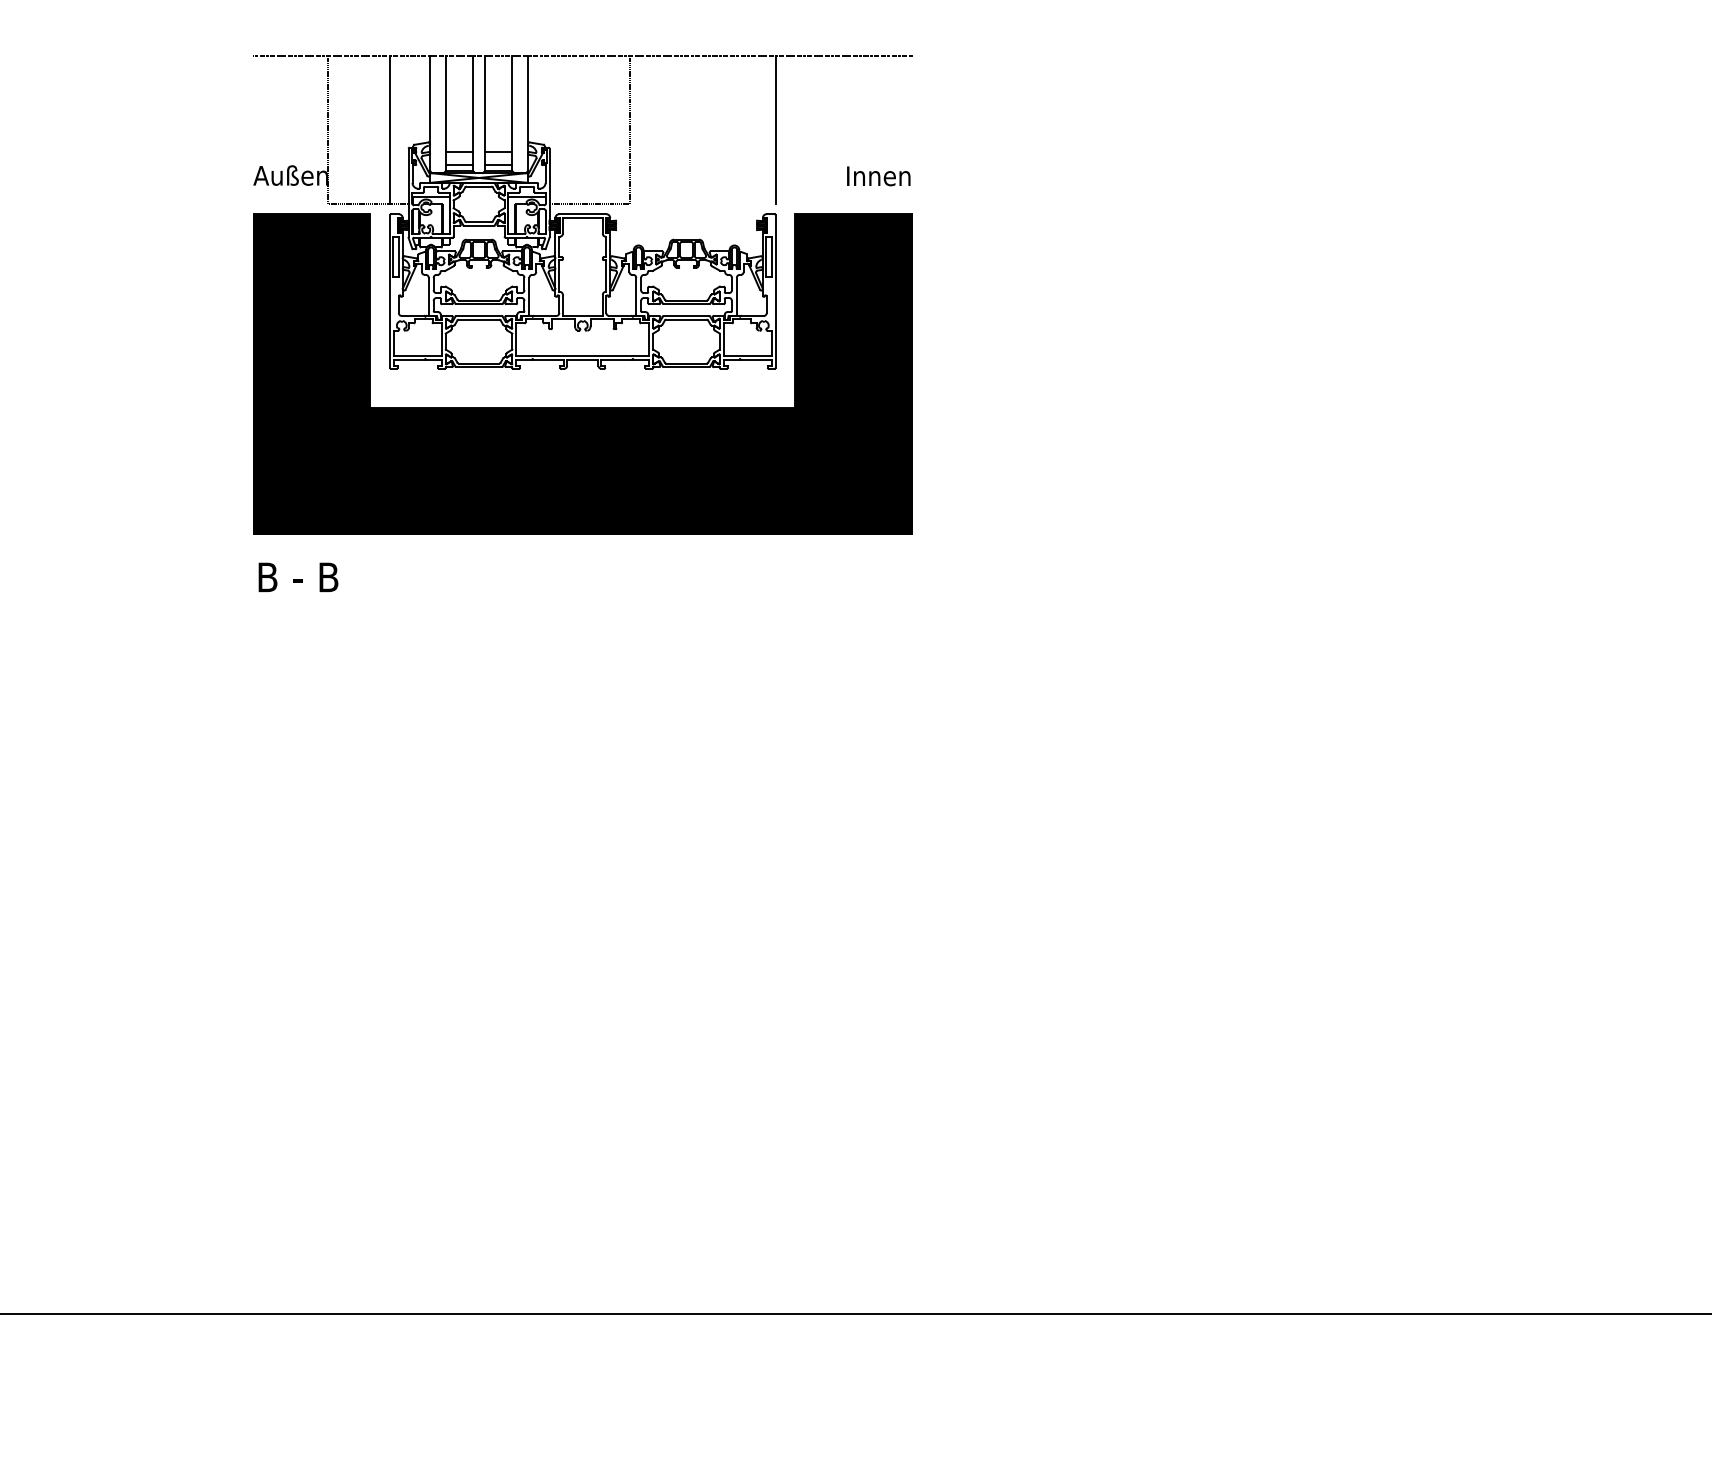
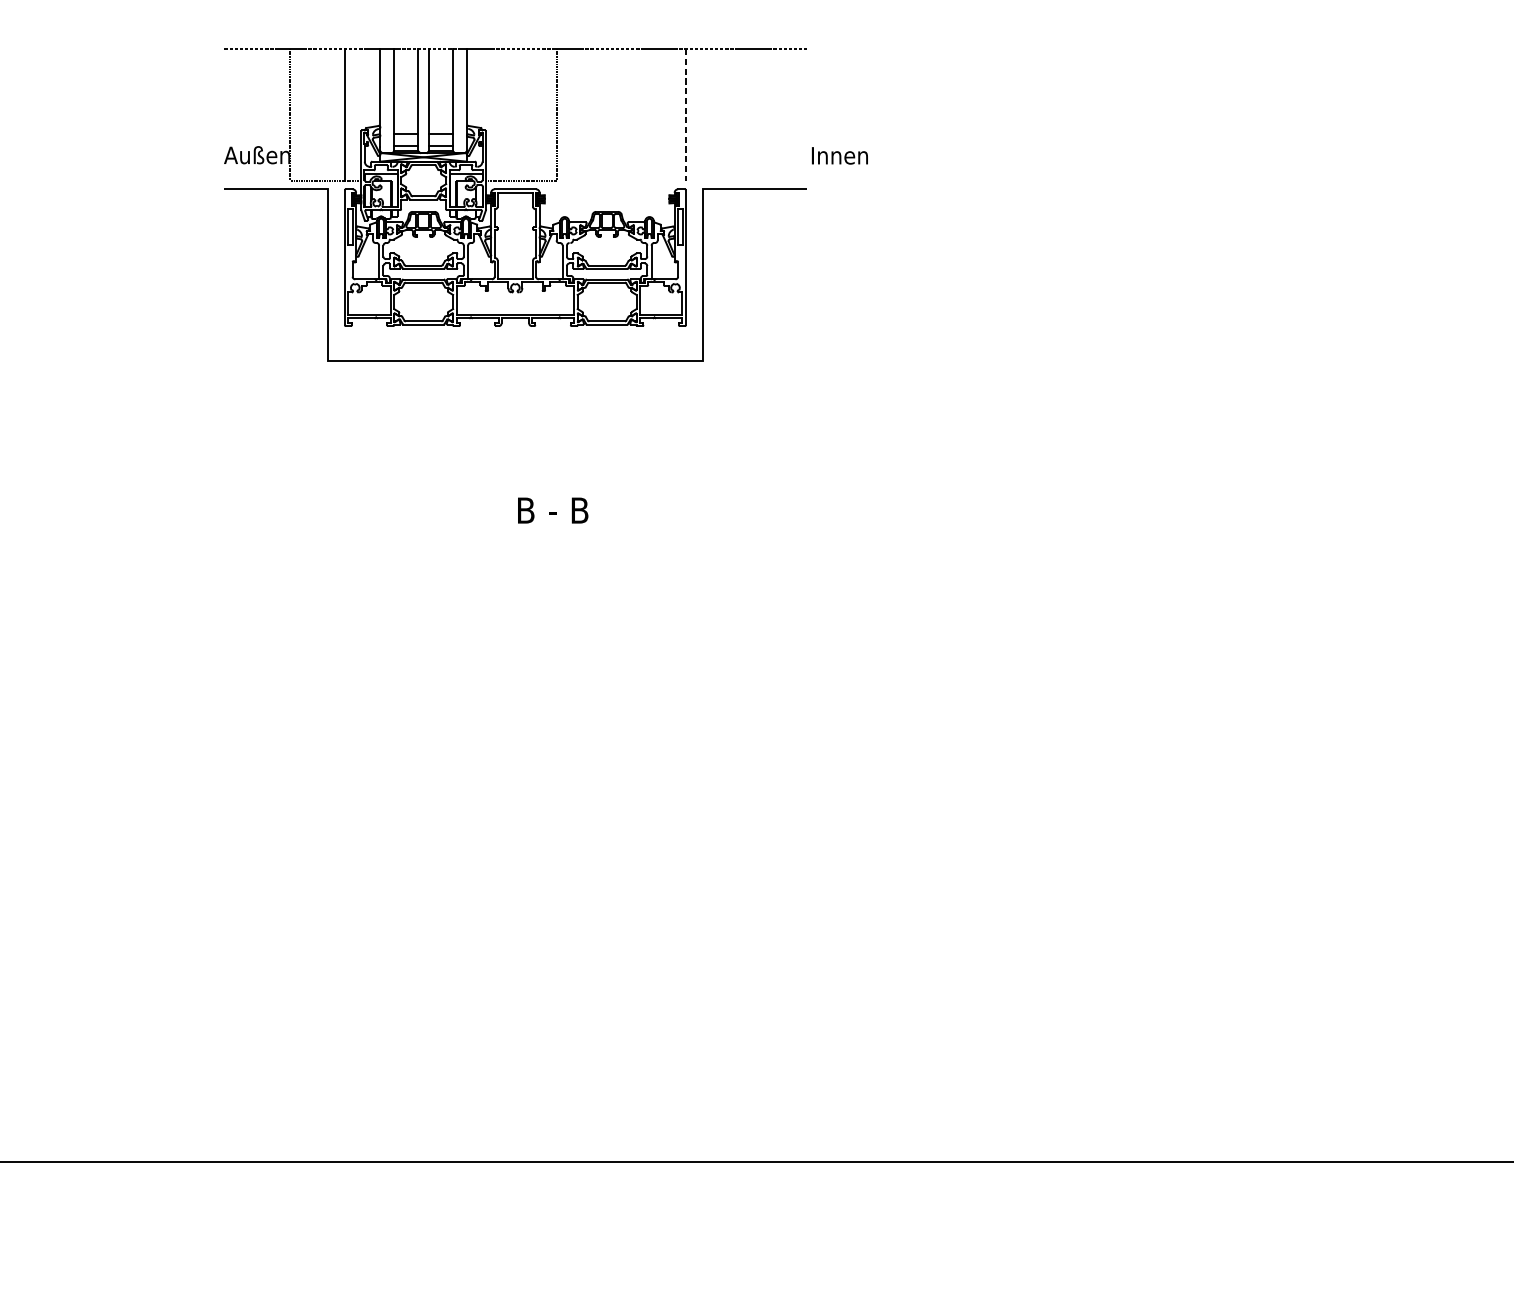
line: (775, 130) -> (685, 115), solid -> dashed
text: (878, 176) -> (839, 156), moved
fill: (582, 374) -> (515, 331), removed
text: (298, 577) -> (553, 510), moved

